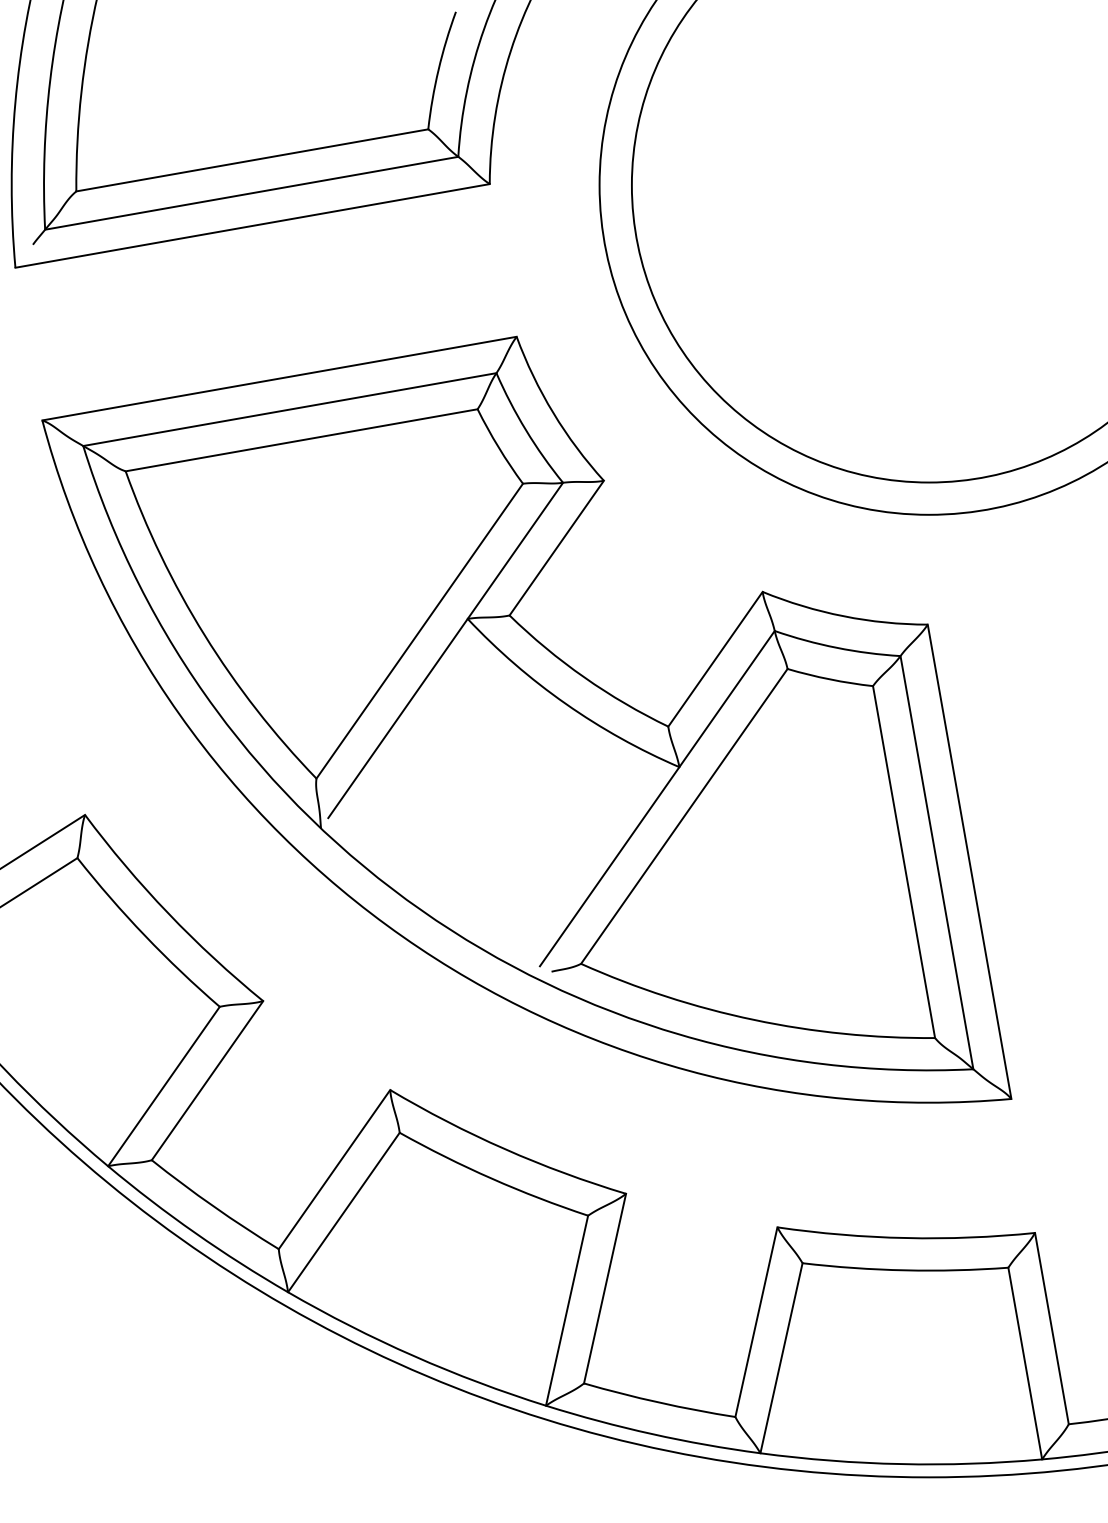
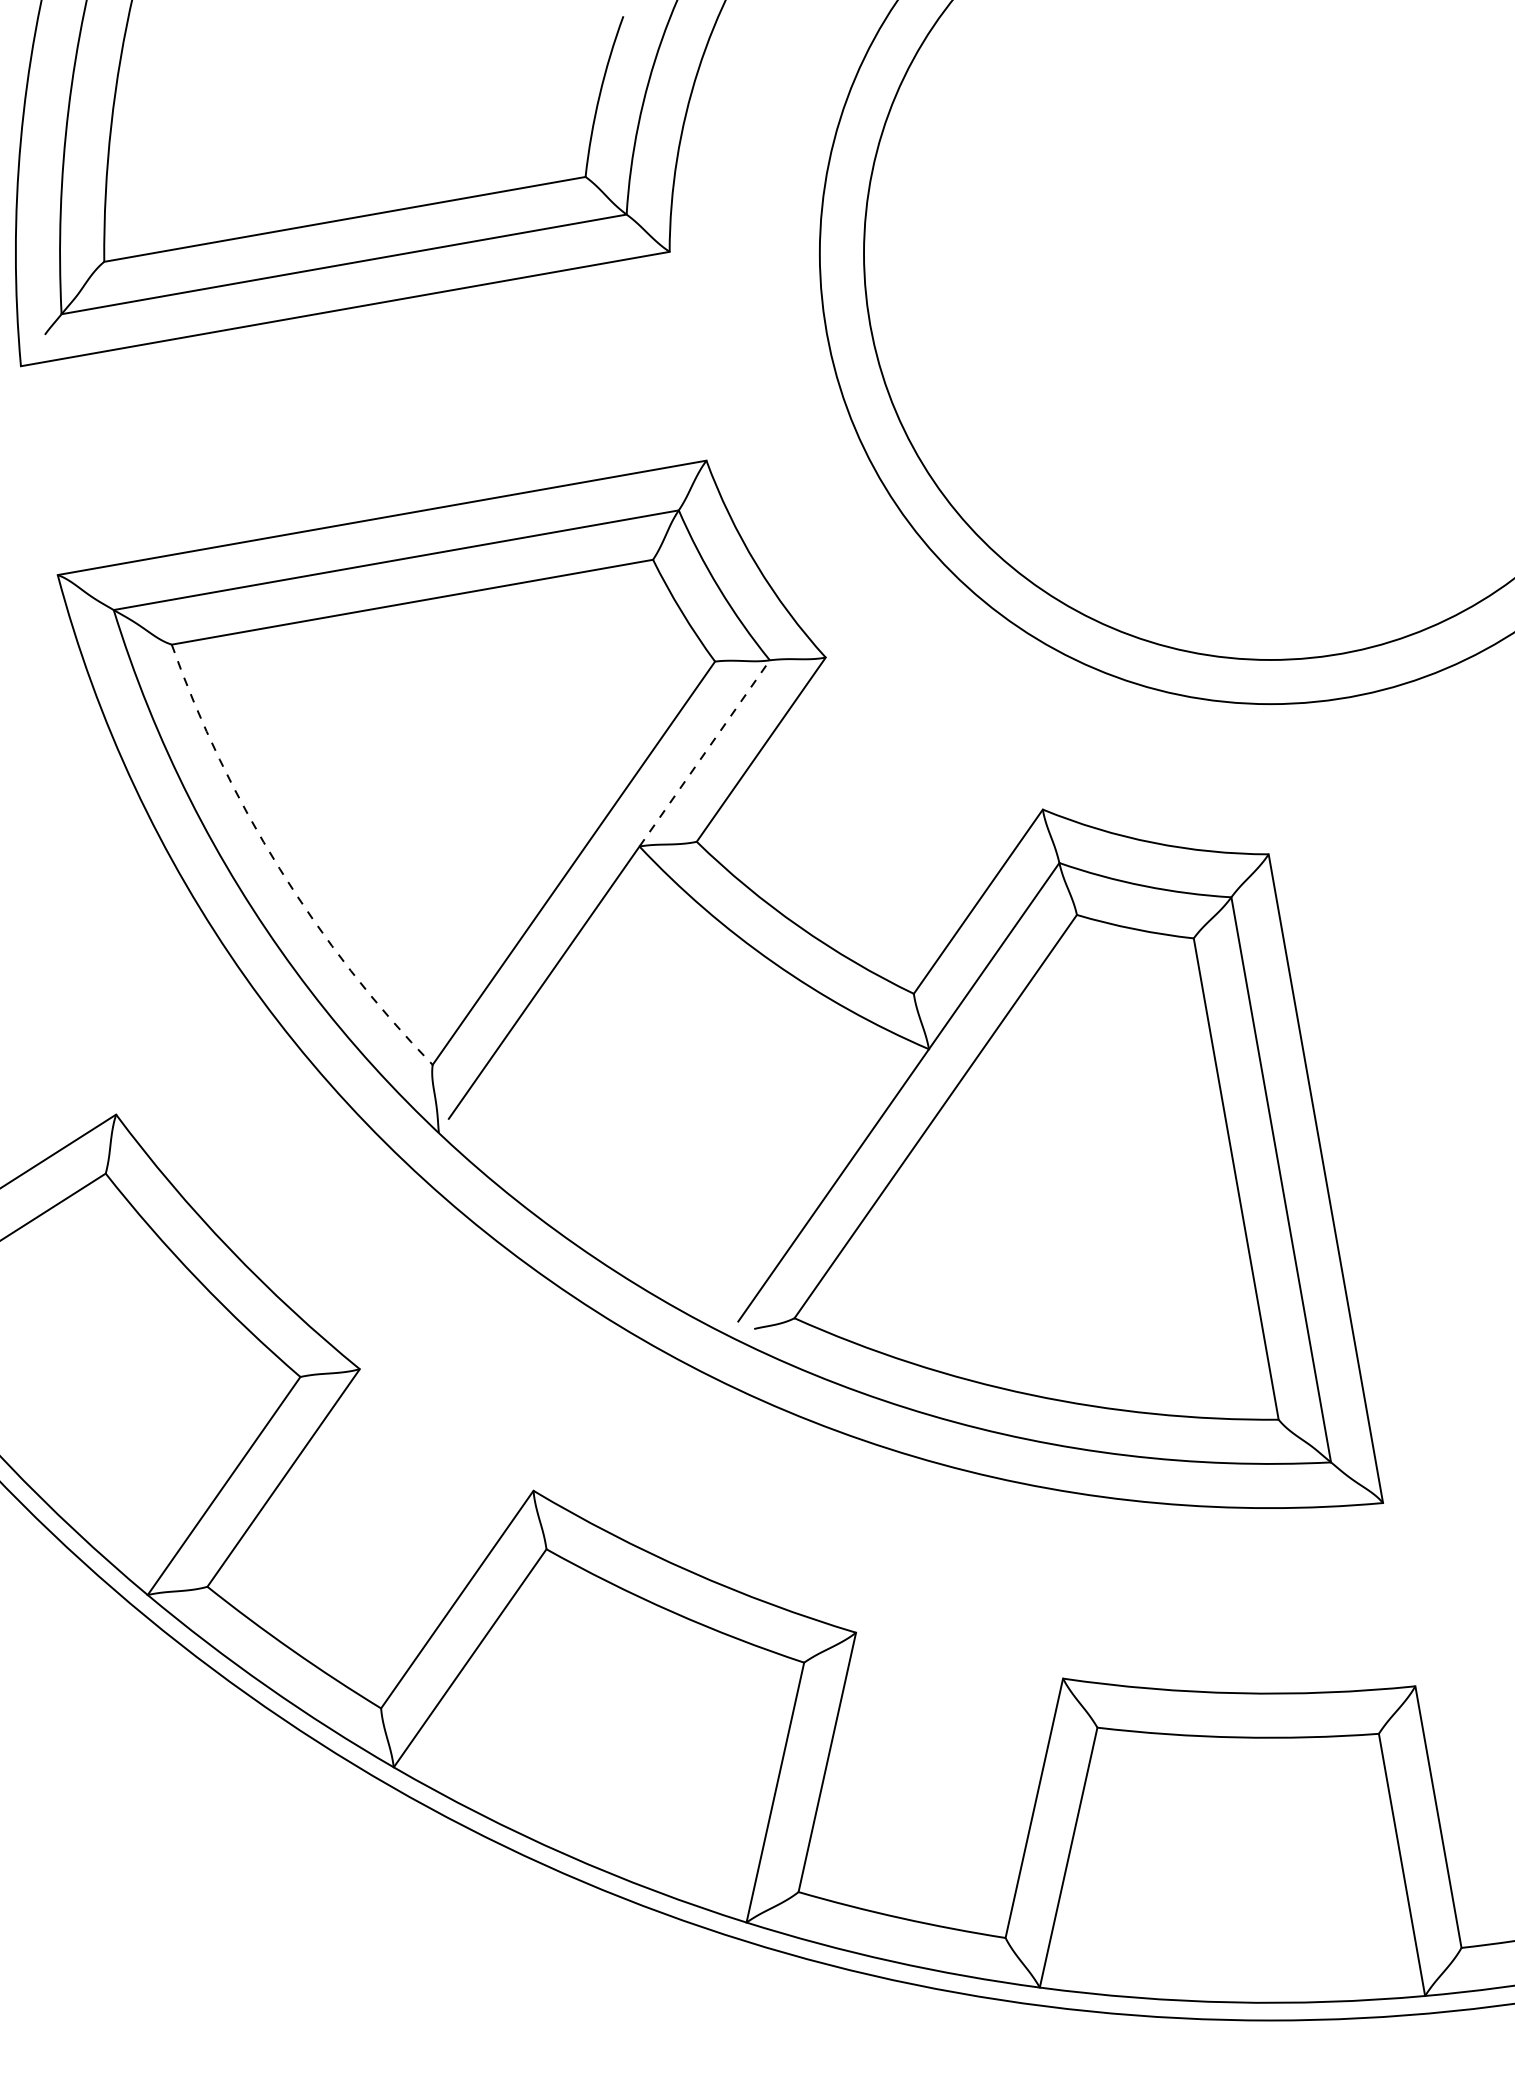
line: (515, 550) -> (704, 753), solid -> dashed
arc: (204, 635) -> (279, 868), solid -> dashed

